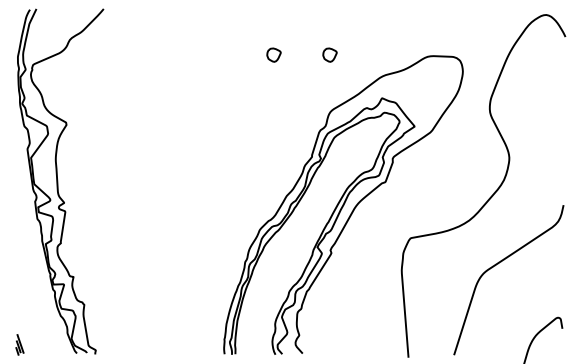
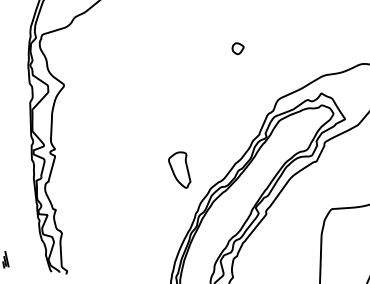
part: (329, 54) -> (282, 53), removed
part: (219, 210) -> (179, 169), added

